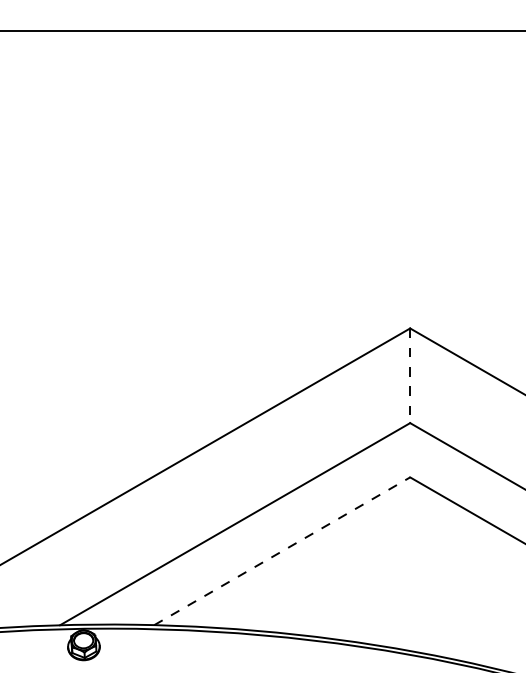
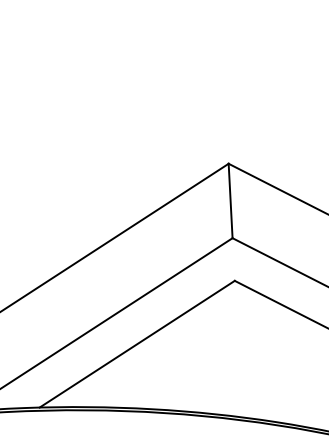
line: (410, 376) -> (230, 201), dashed -> solid
line: (282, 551) -> (137, 344), dashed -> solid

